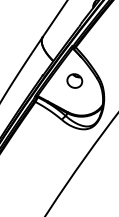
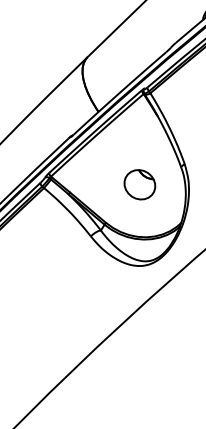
part: (74, 80) -> (139, 183), moved

